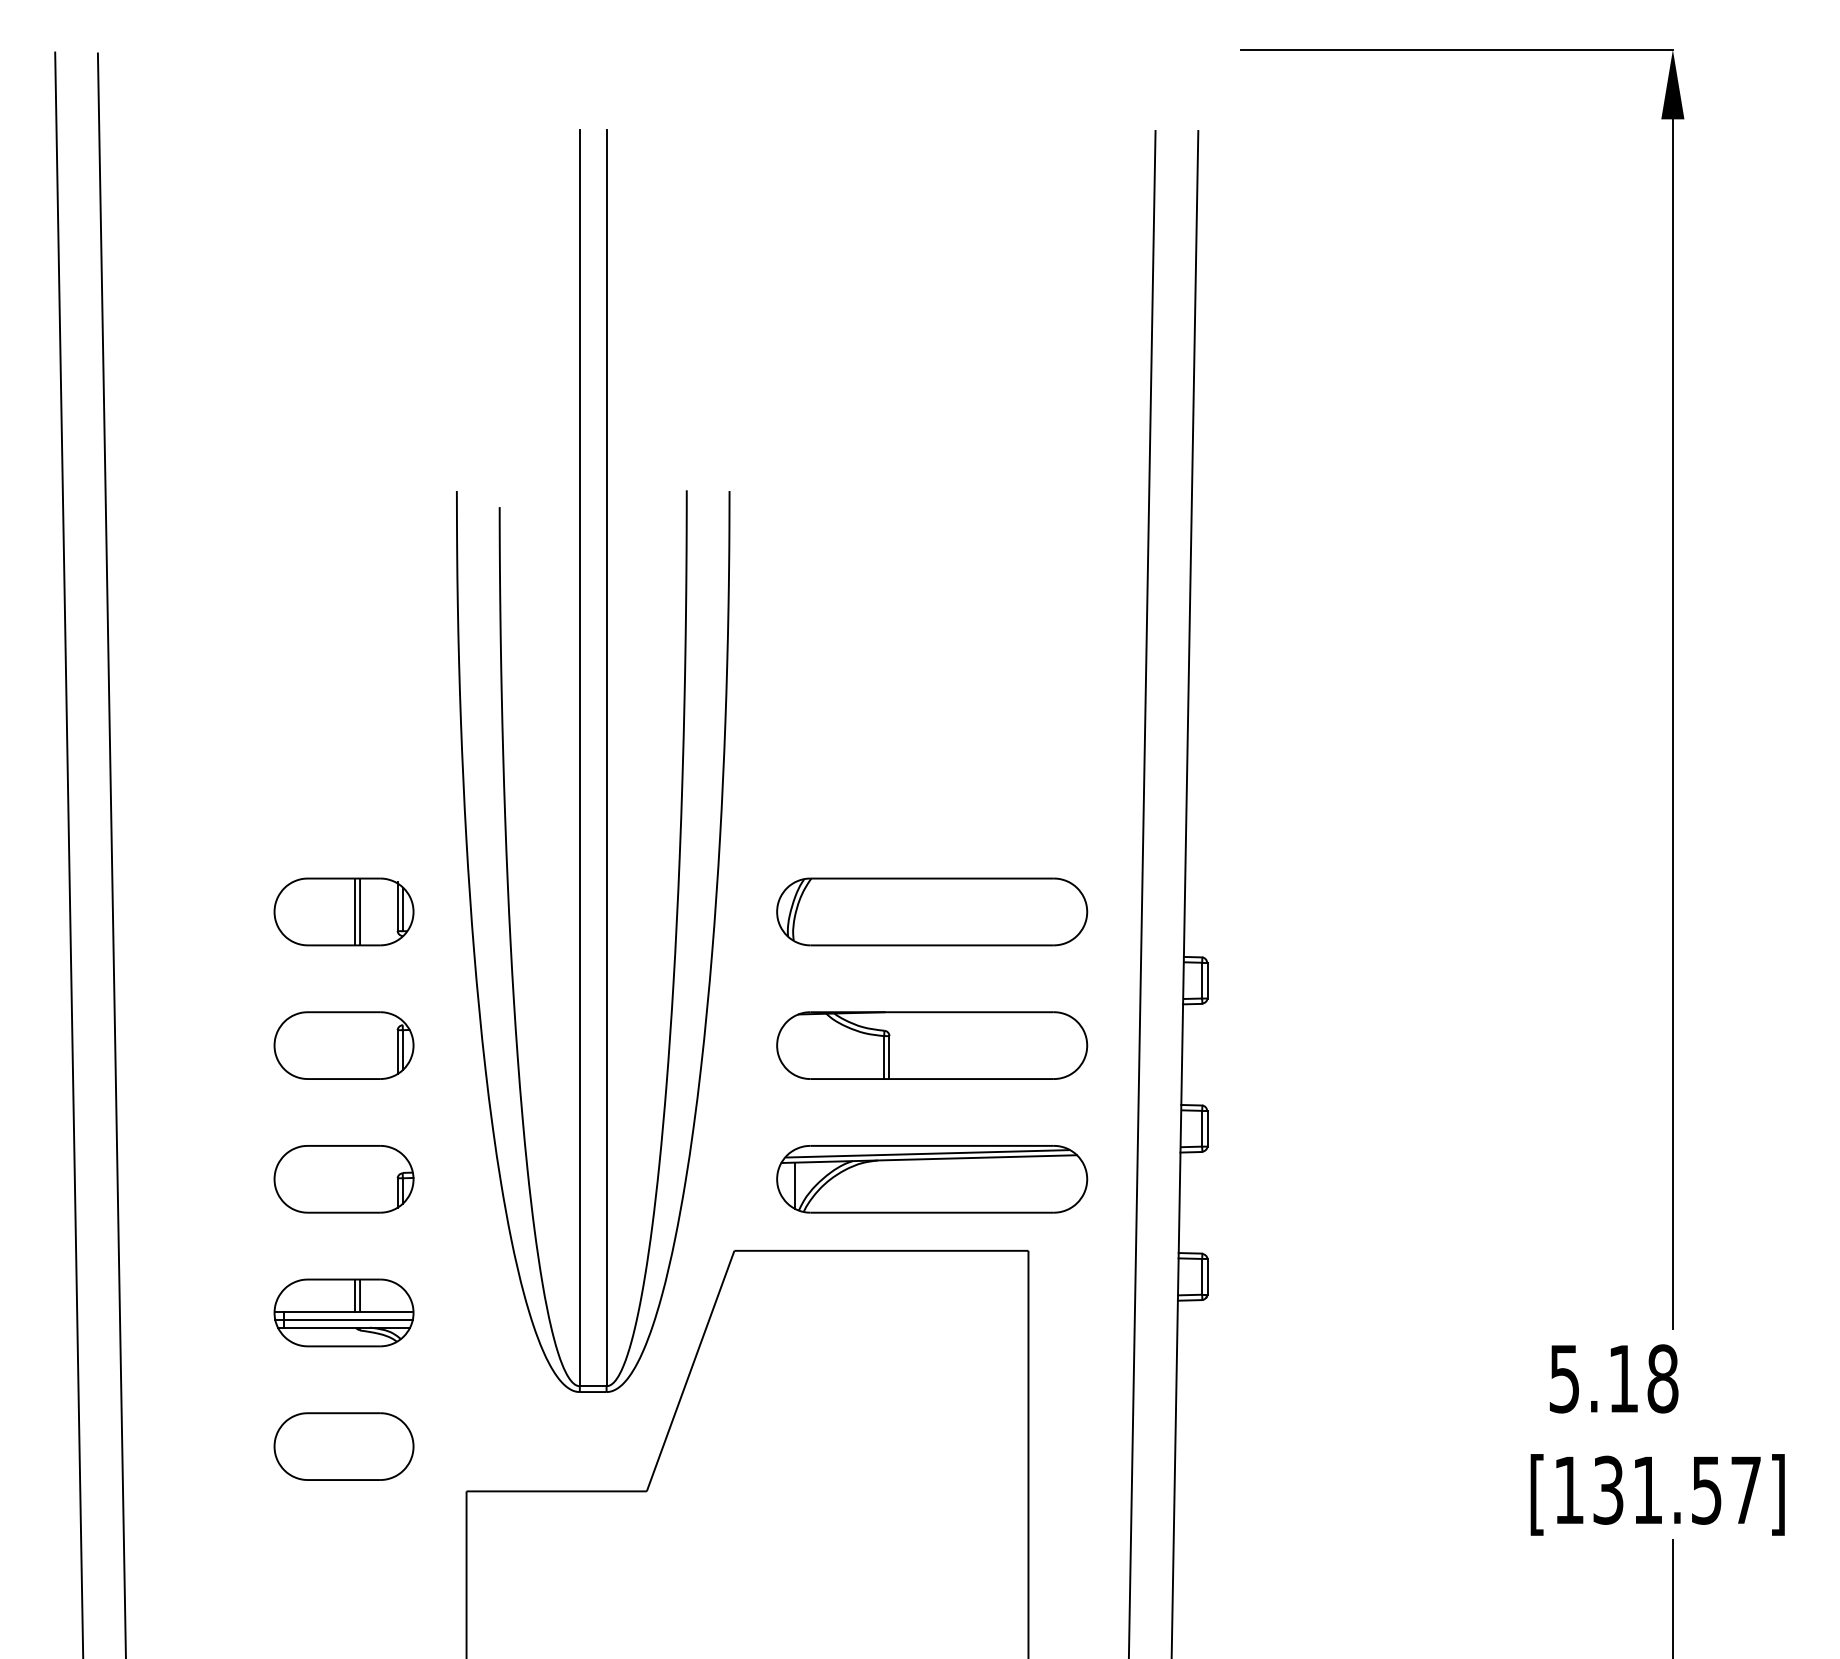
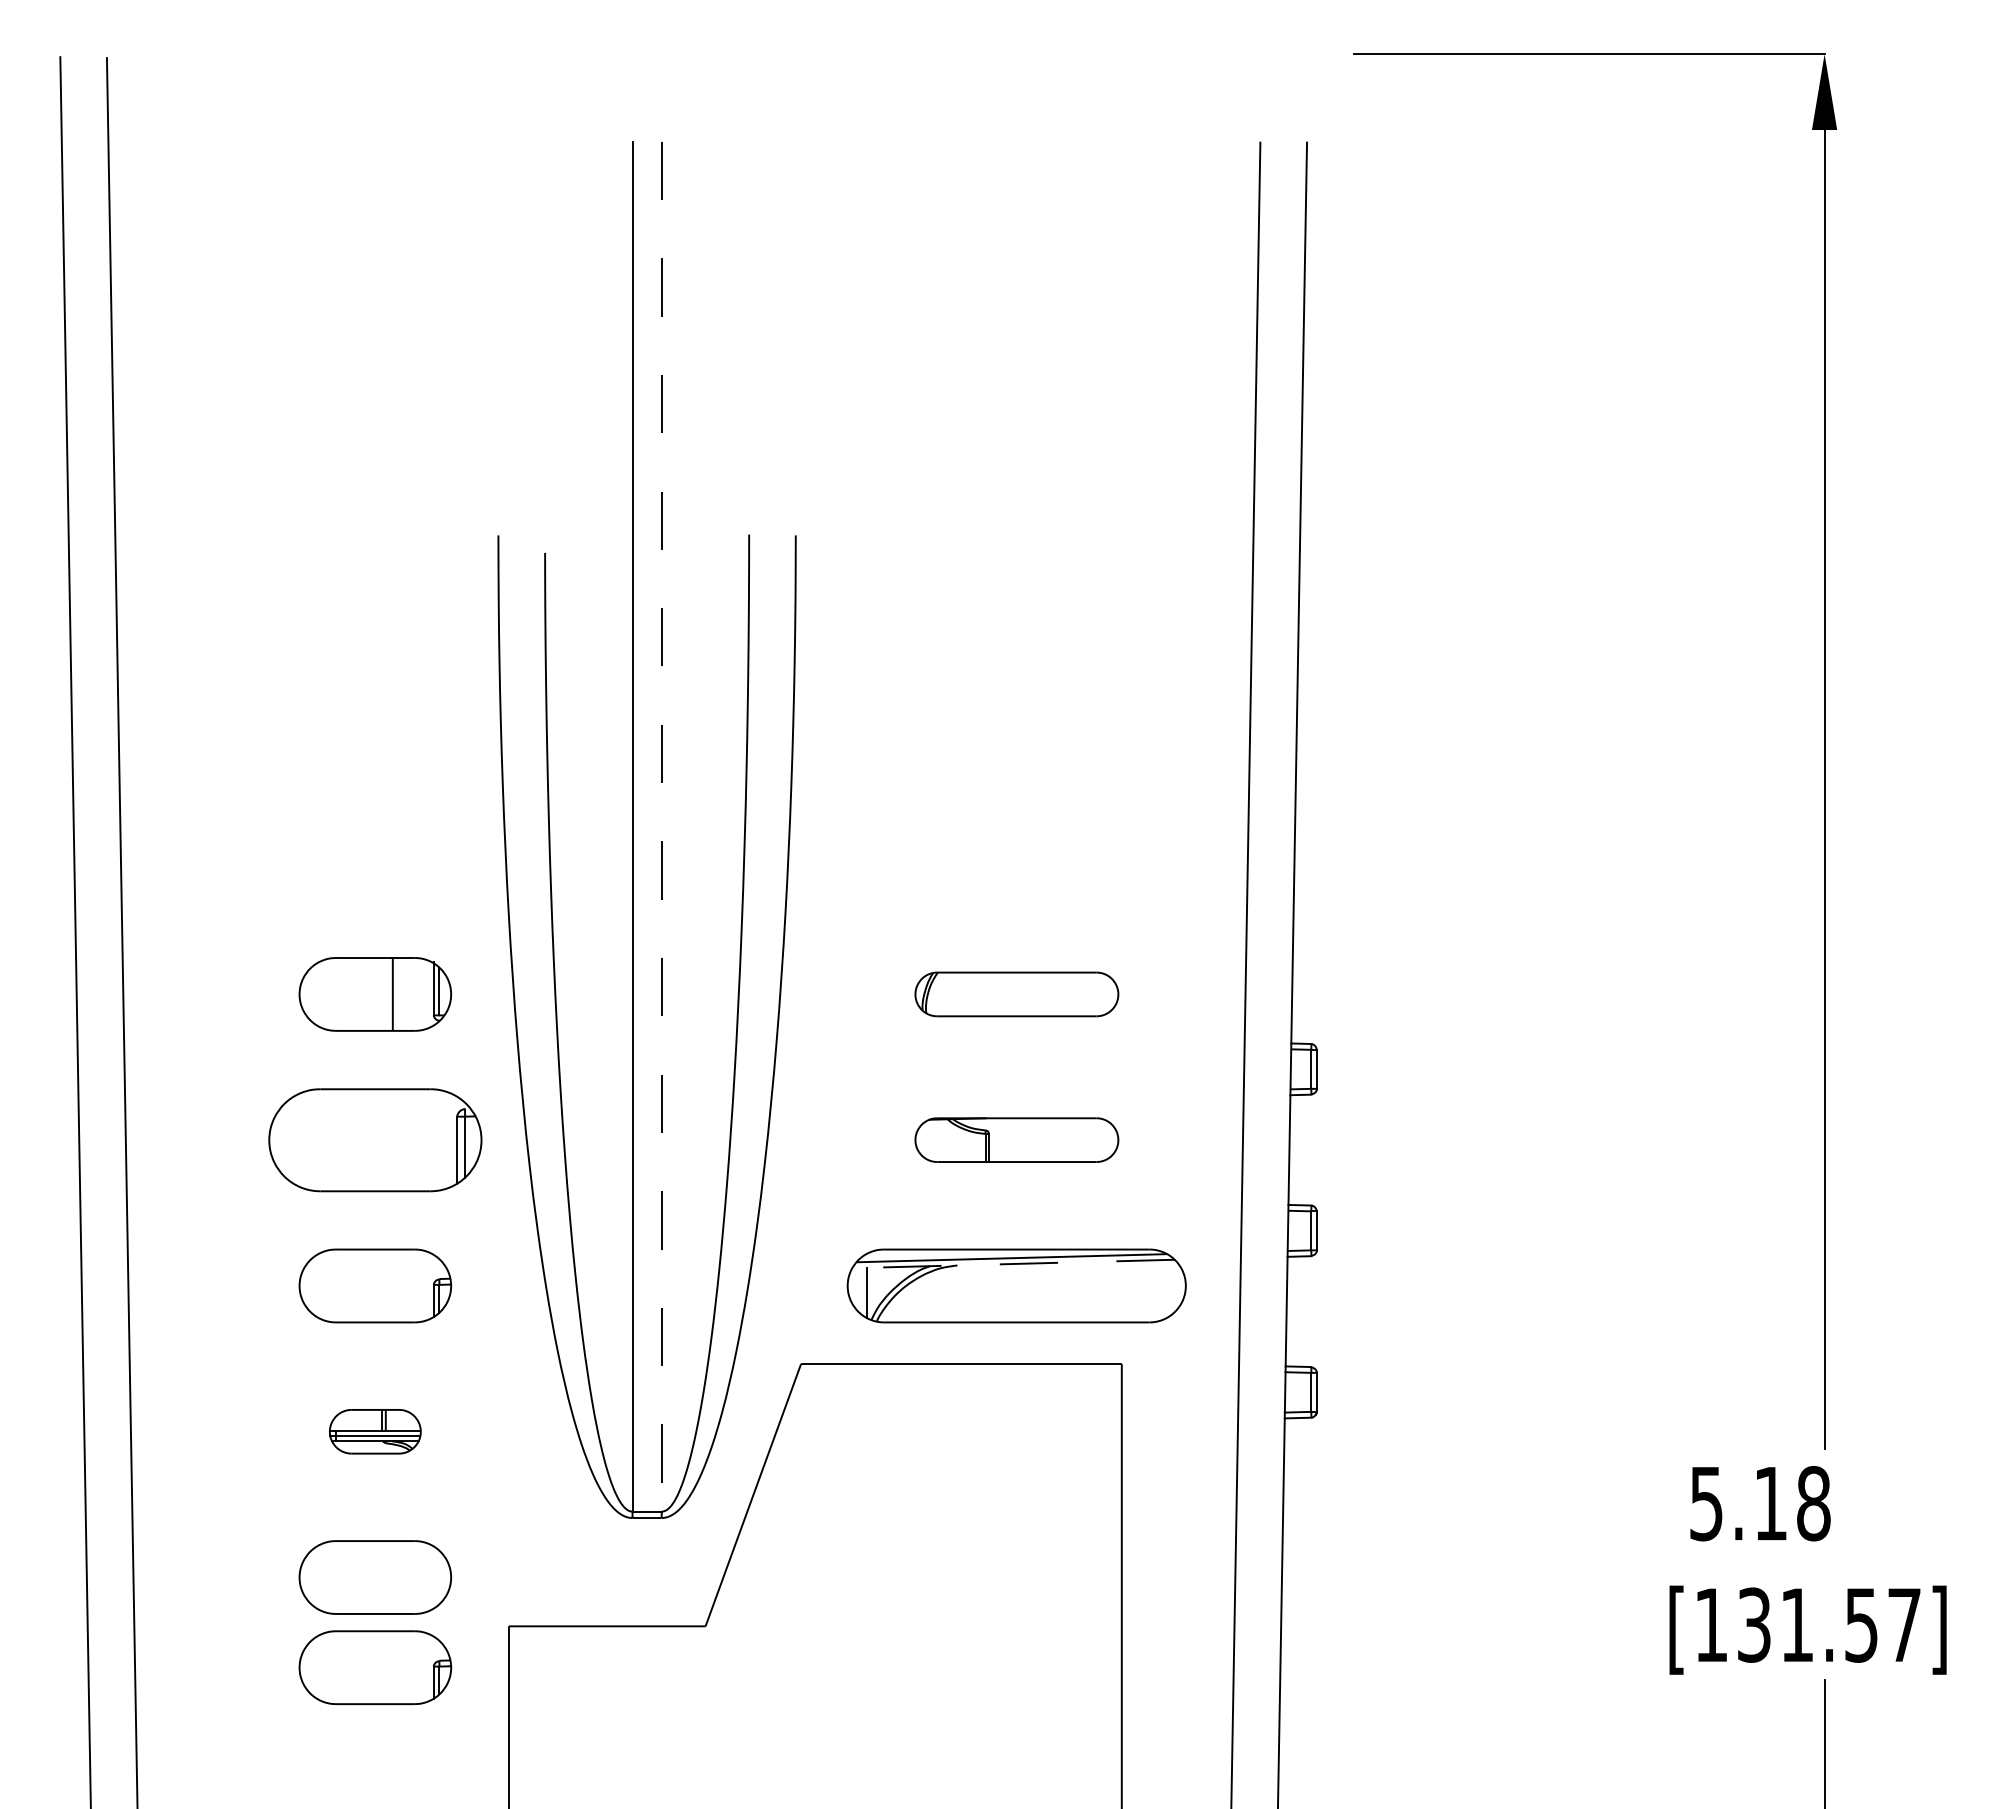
line: (606, 758) -> (661, 827), solid -> dashed
line: (354, 911) -> (386, 993), removed
part: (932, 911) -> (1017, 993), size x0.6
part: (343, 1045) -> (374, 1140), size x1.4
part: (932, 1045) -> (1017, 1140), size x0.6
line: (929, 1159) -> (1013, 1264), solid -> dashed
part: (343, 1312) -> (374, 1431), size x0.6
part: (343, 1529) -> (374, 1667), added

